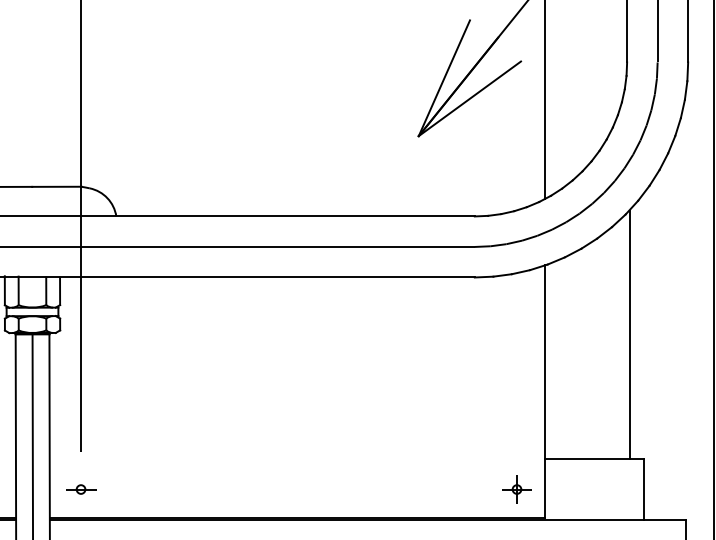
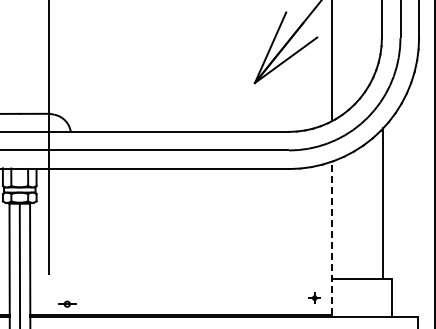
line: (544, 391) -> (331, 238), solid -> dashed
part: (81, 488) -> (67, 303), moved
part: (516, 488) -> (314, 297), size x0.7

